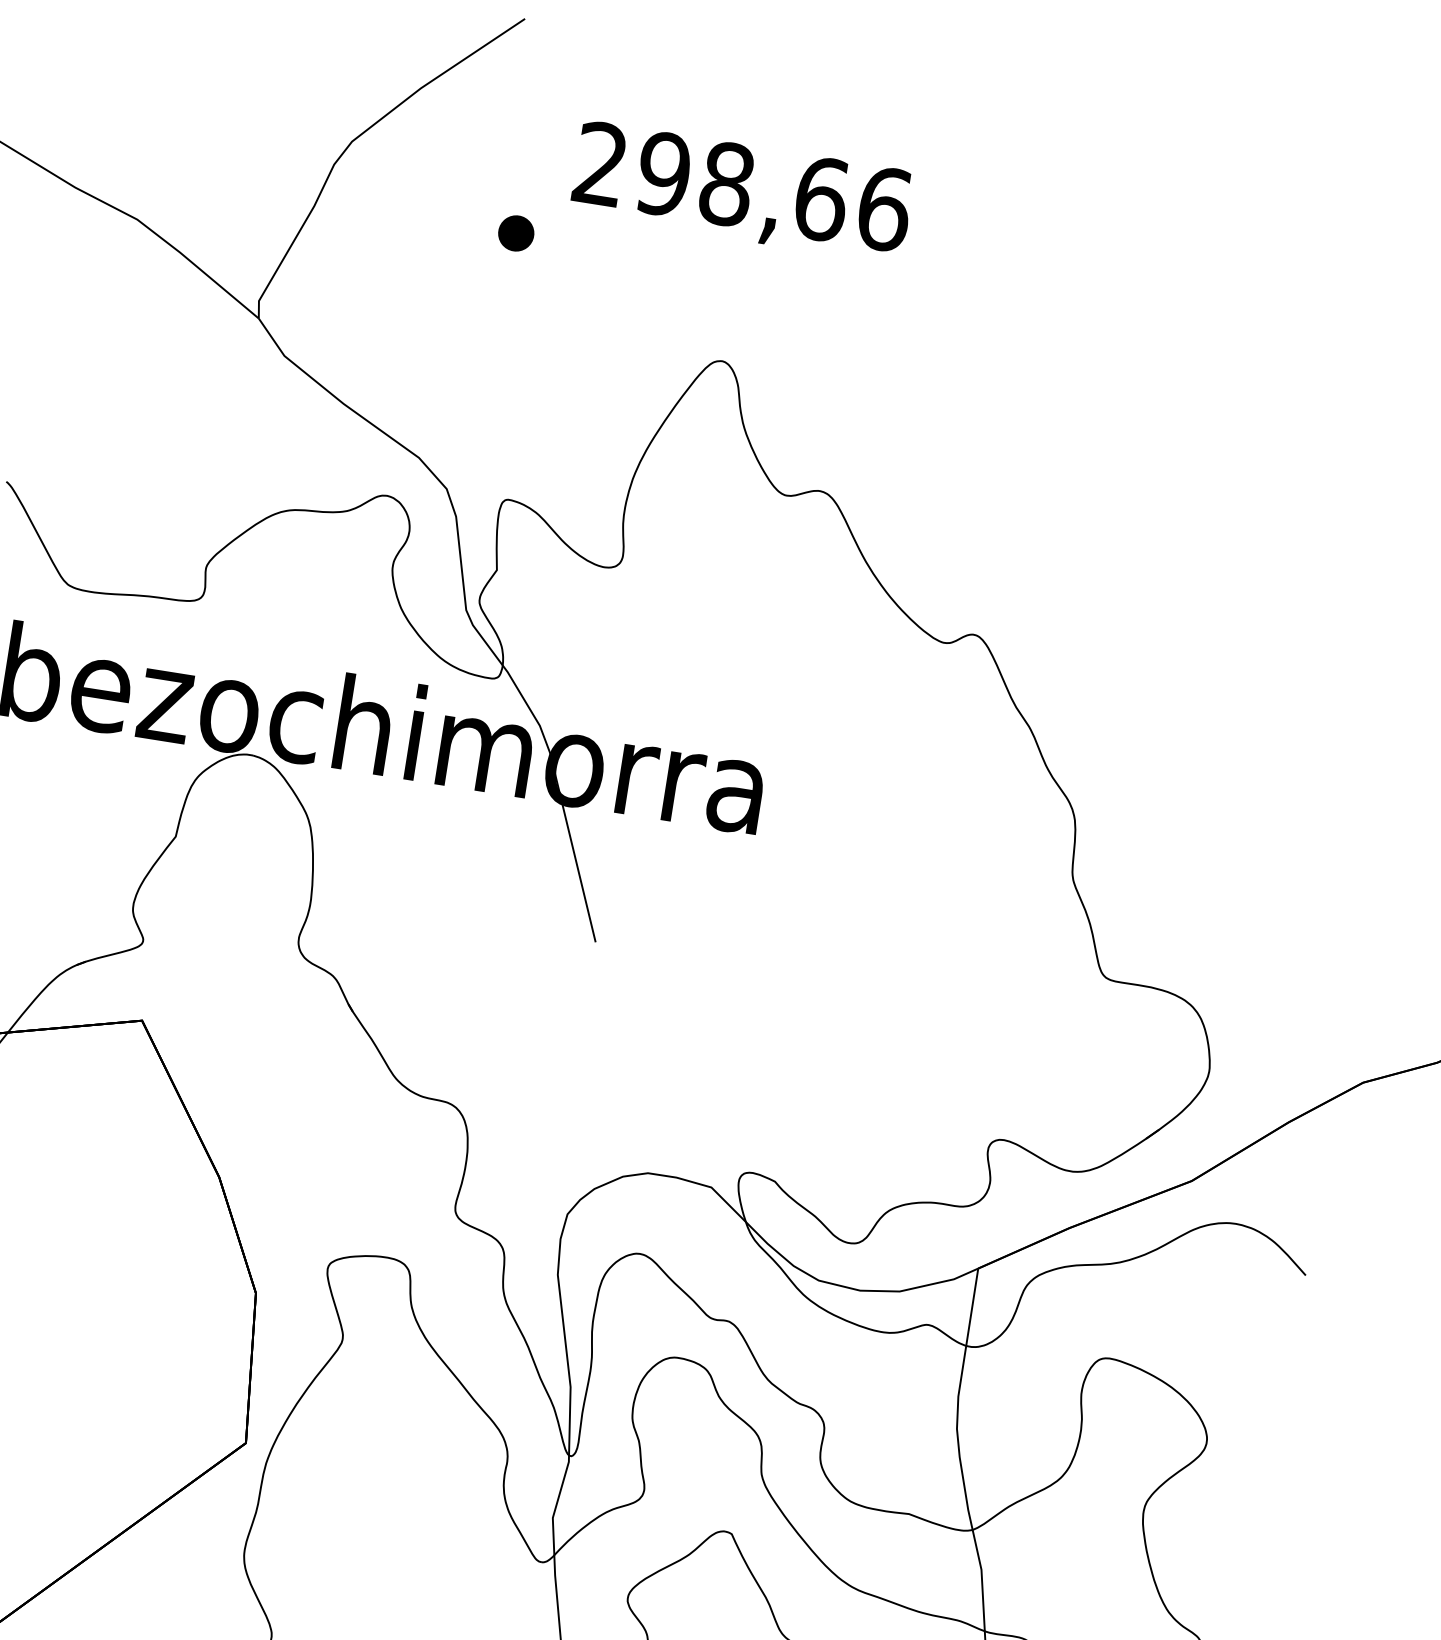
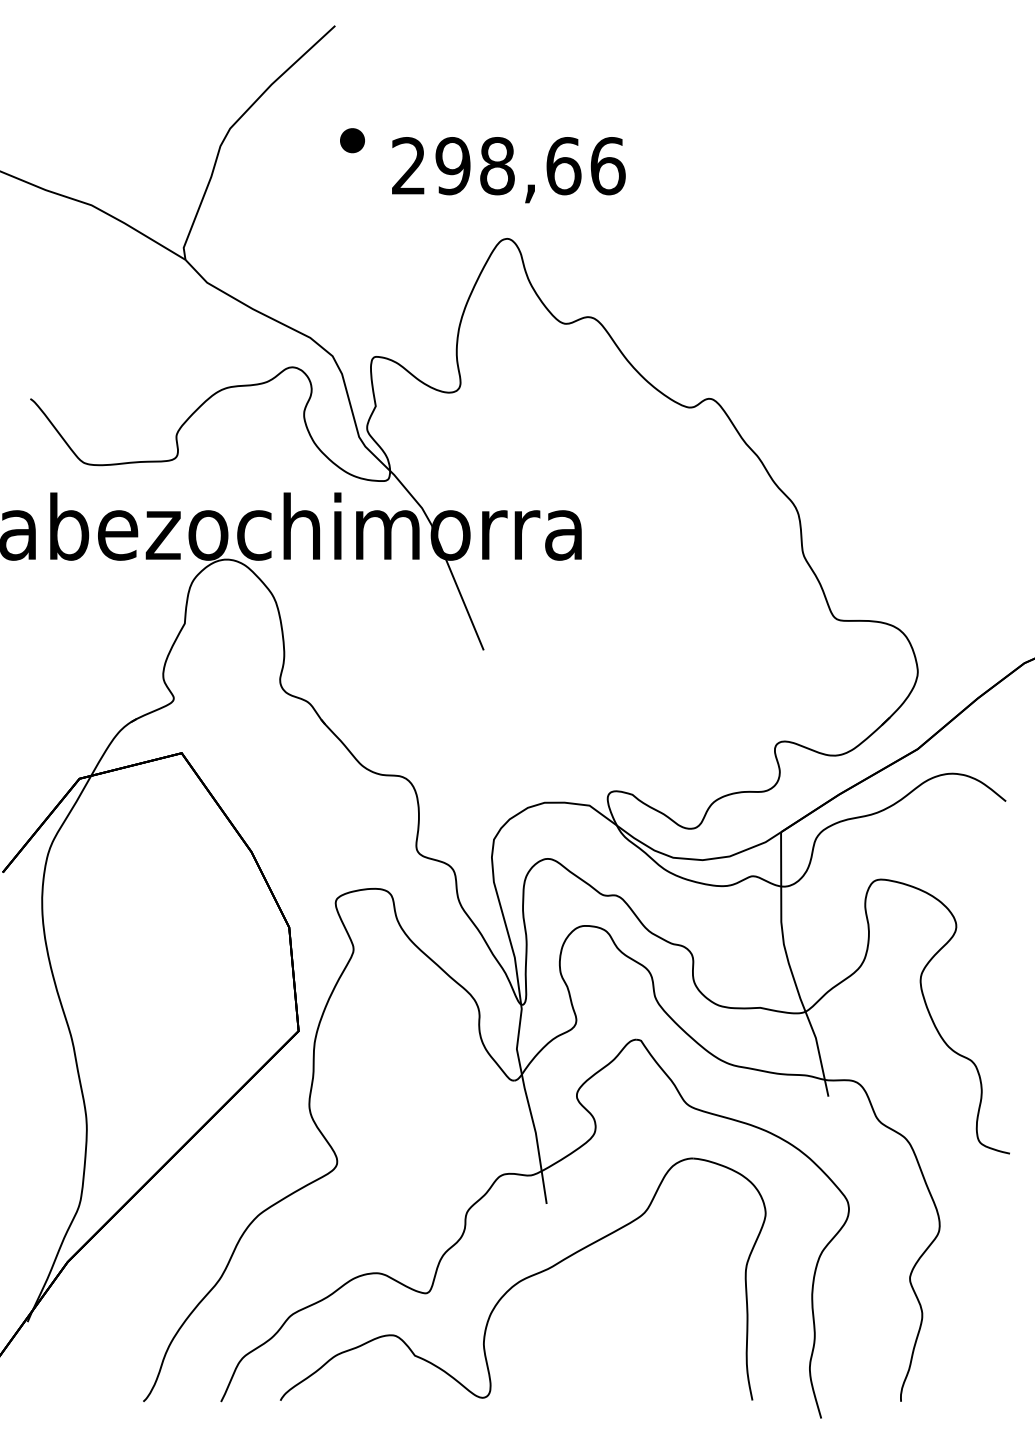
text: (741, 192) -> (508, 170), moved
part: (516, 233) -> (352, 140), moved

